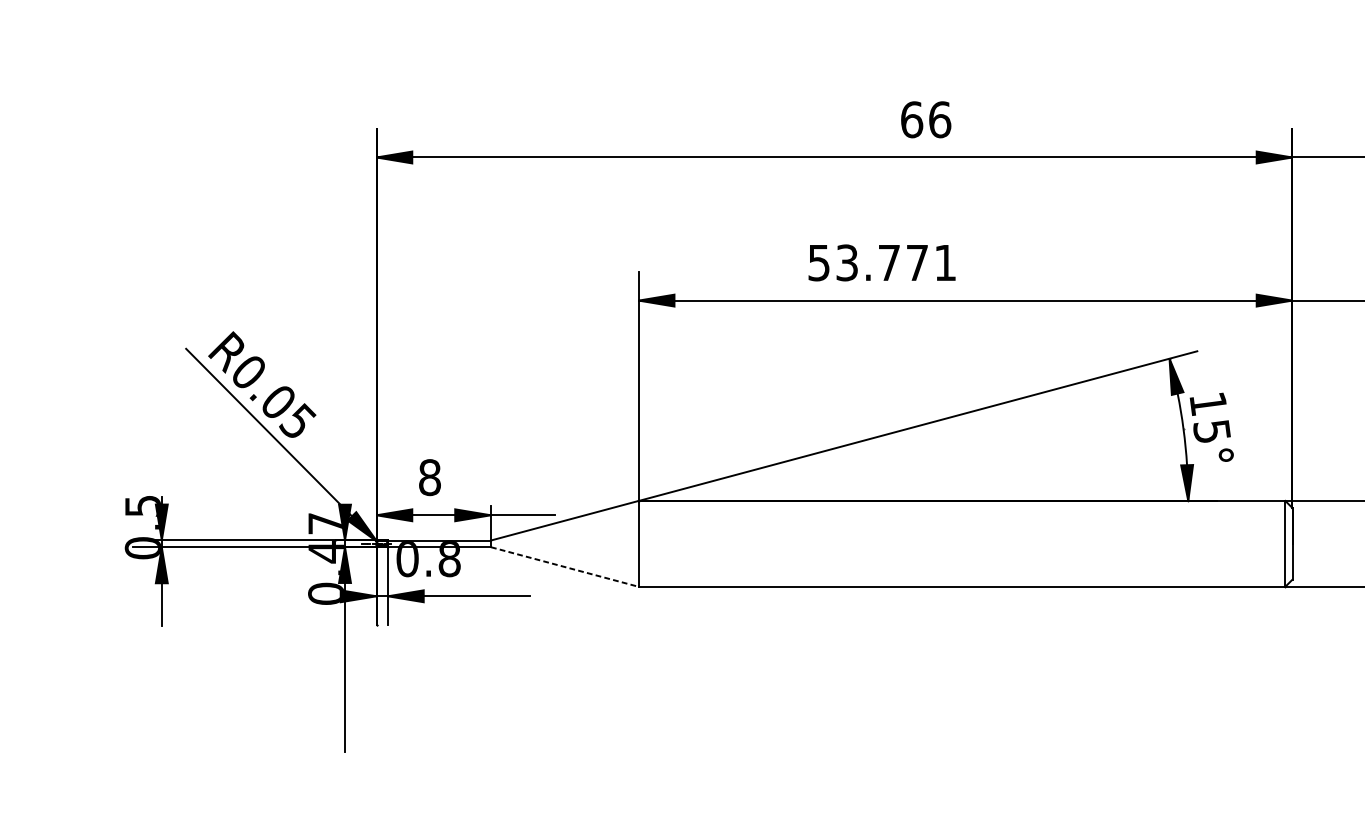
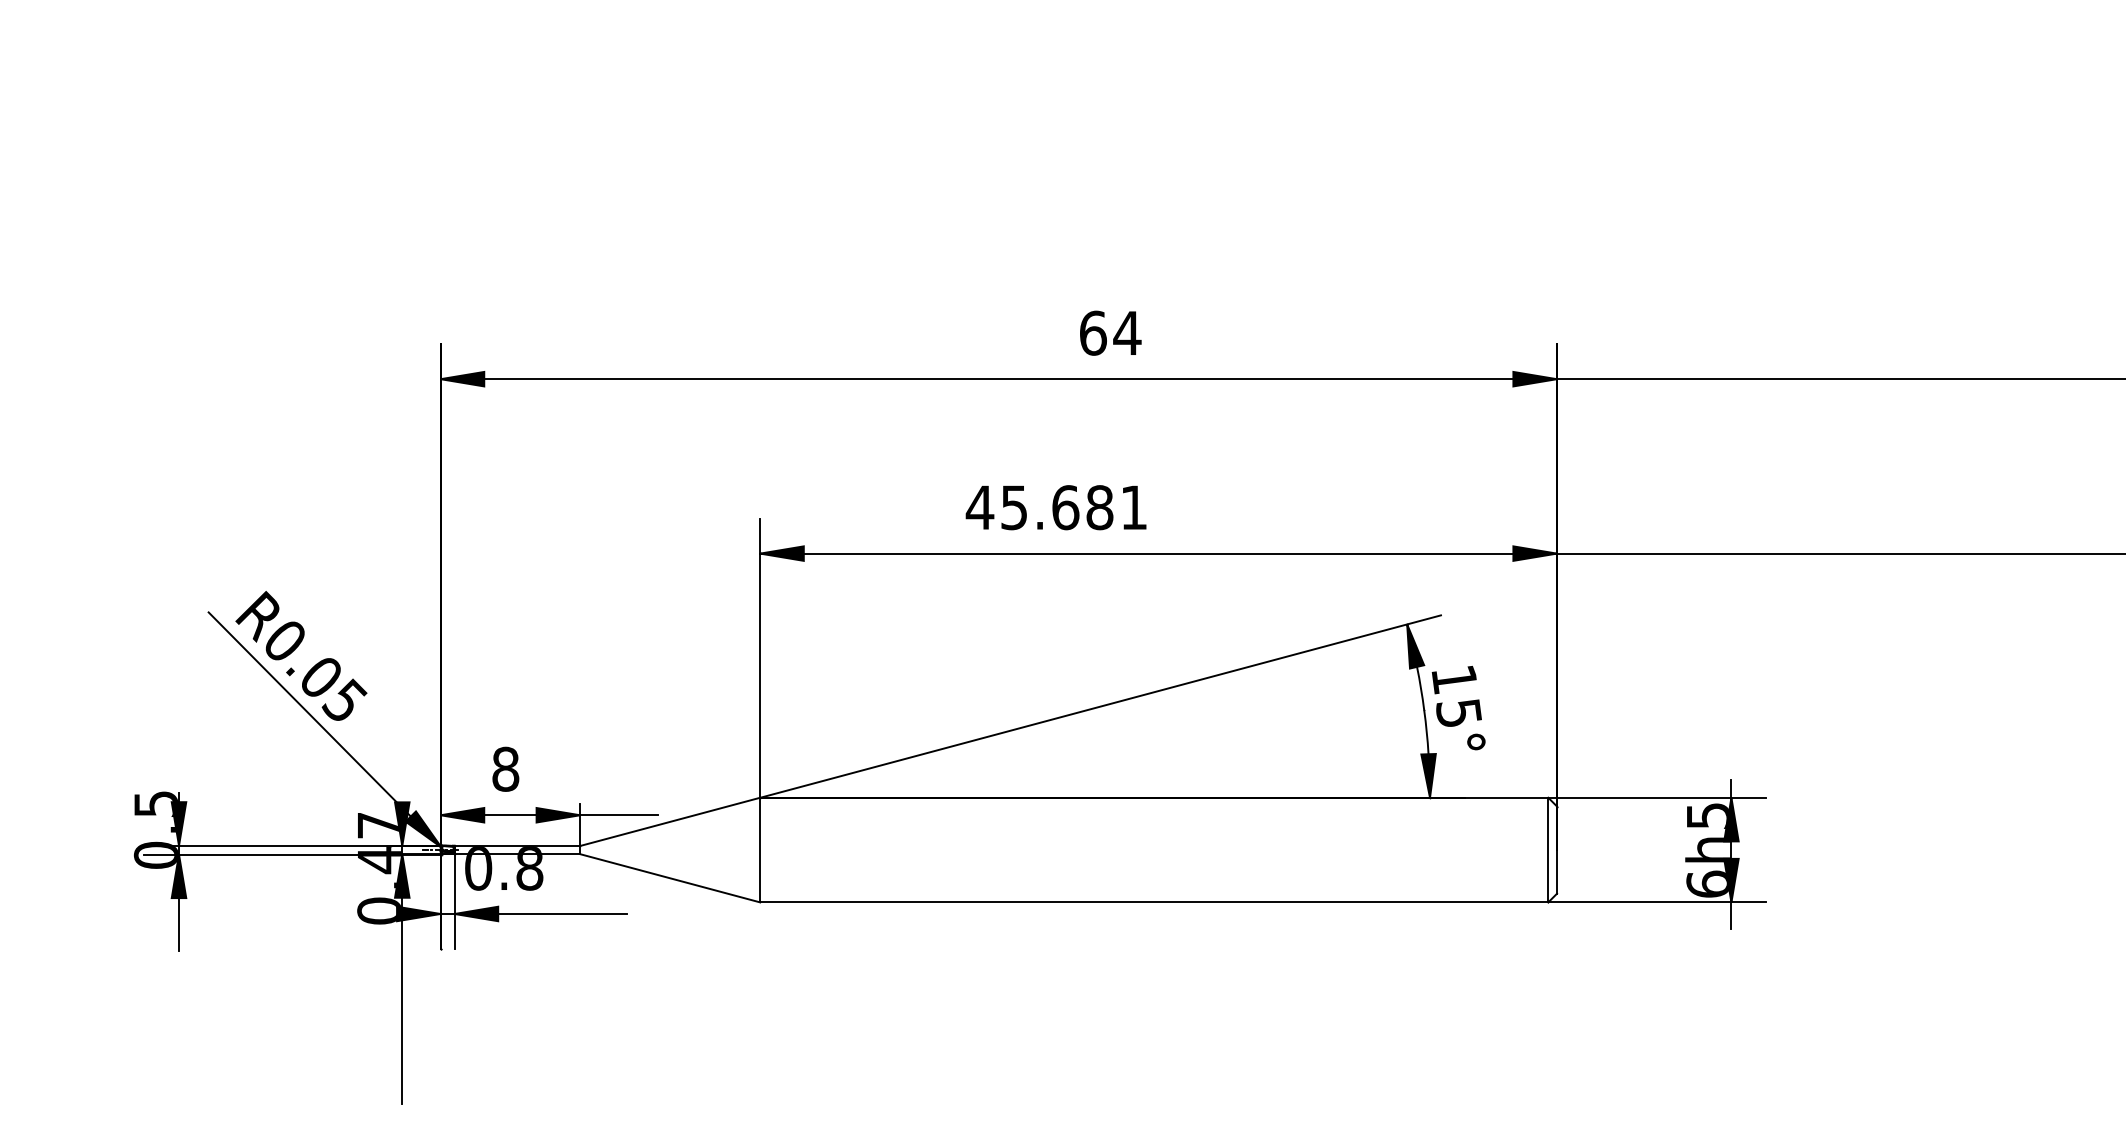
text: (940, 119) -> (1127, 332), 66 -> 64
text: (867, 262) -> (1039, 507), 53.771 -> 45.681
line: (565, 567) -> (670, 878), dashed -> solid

